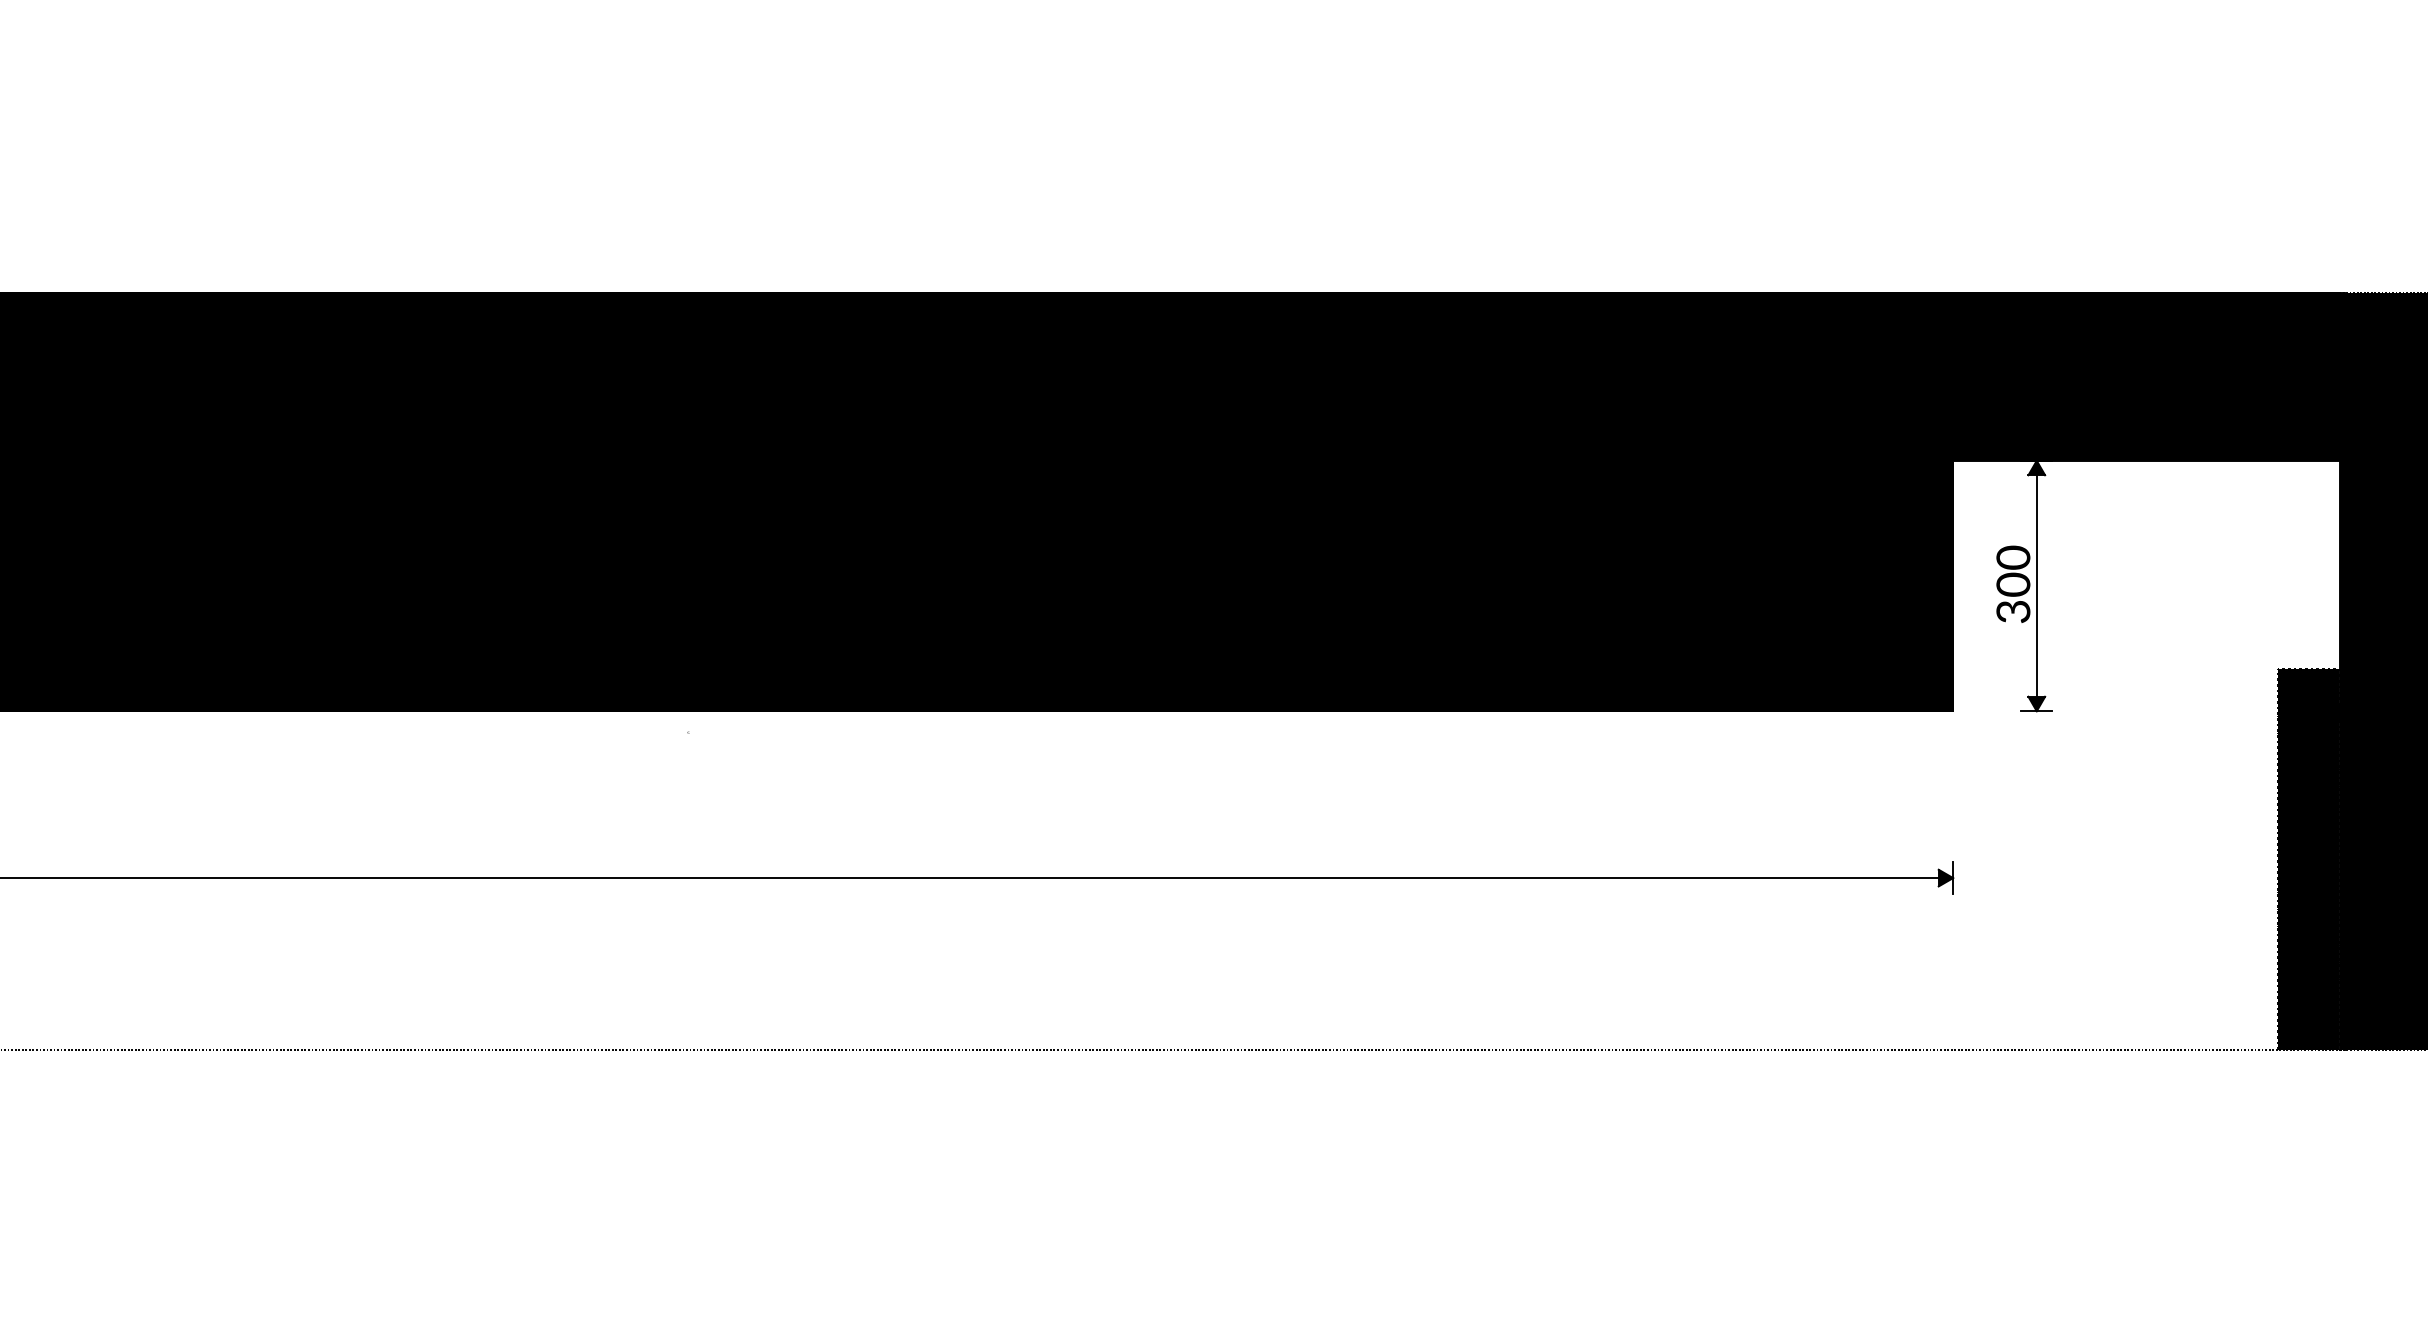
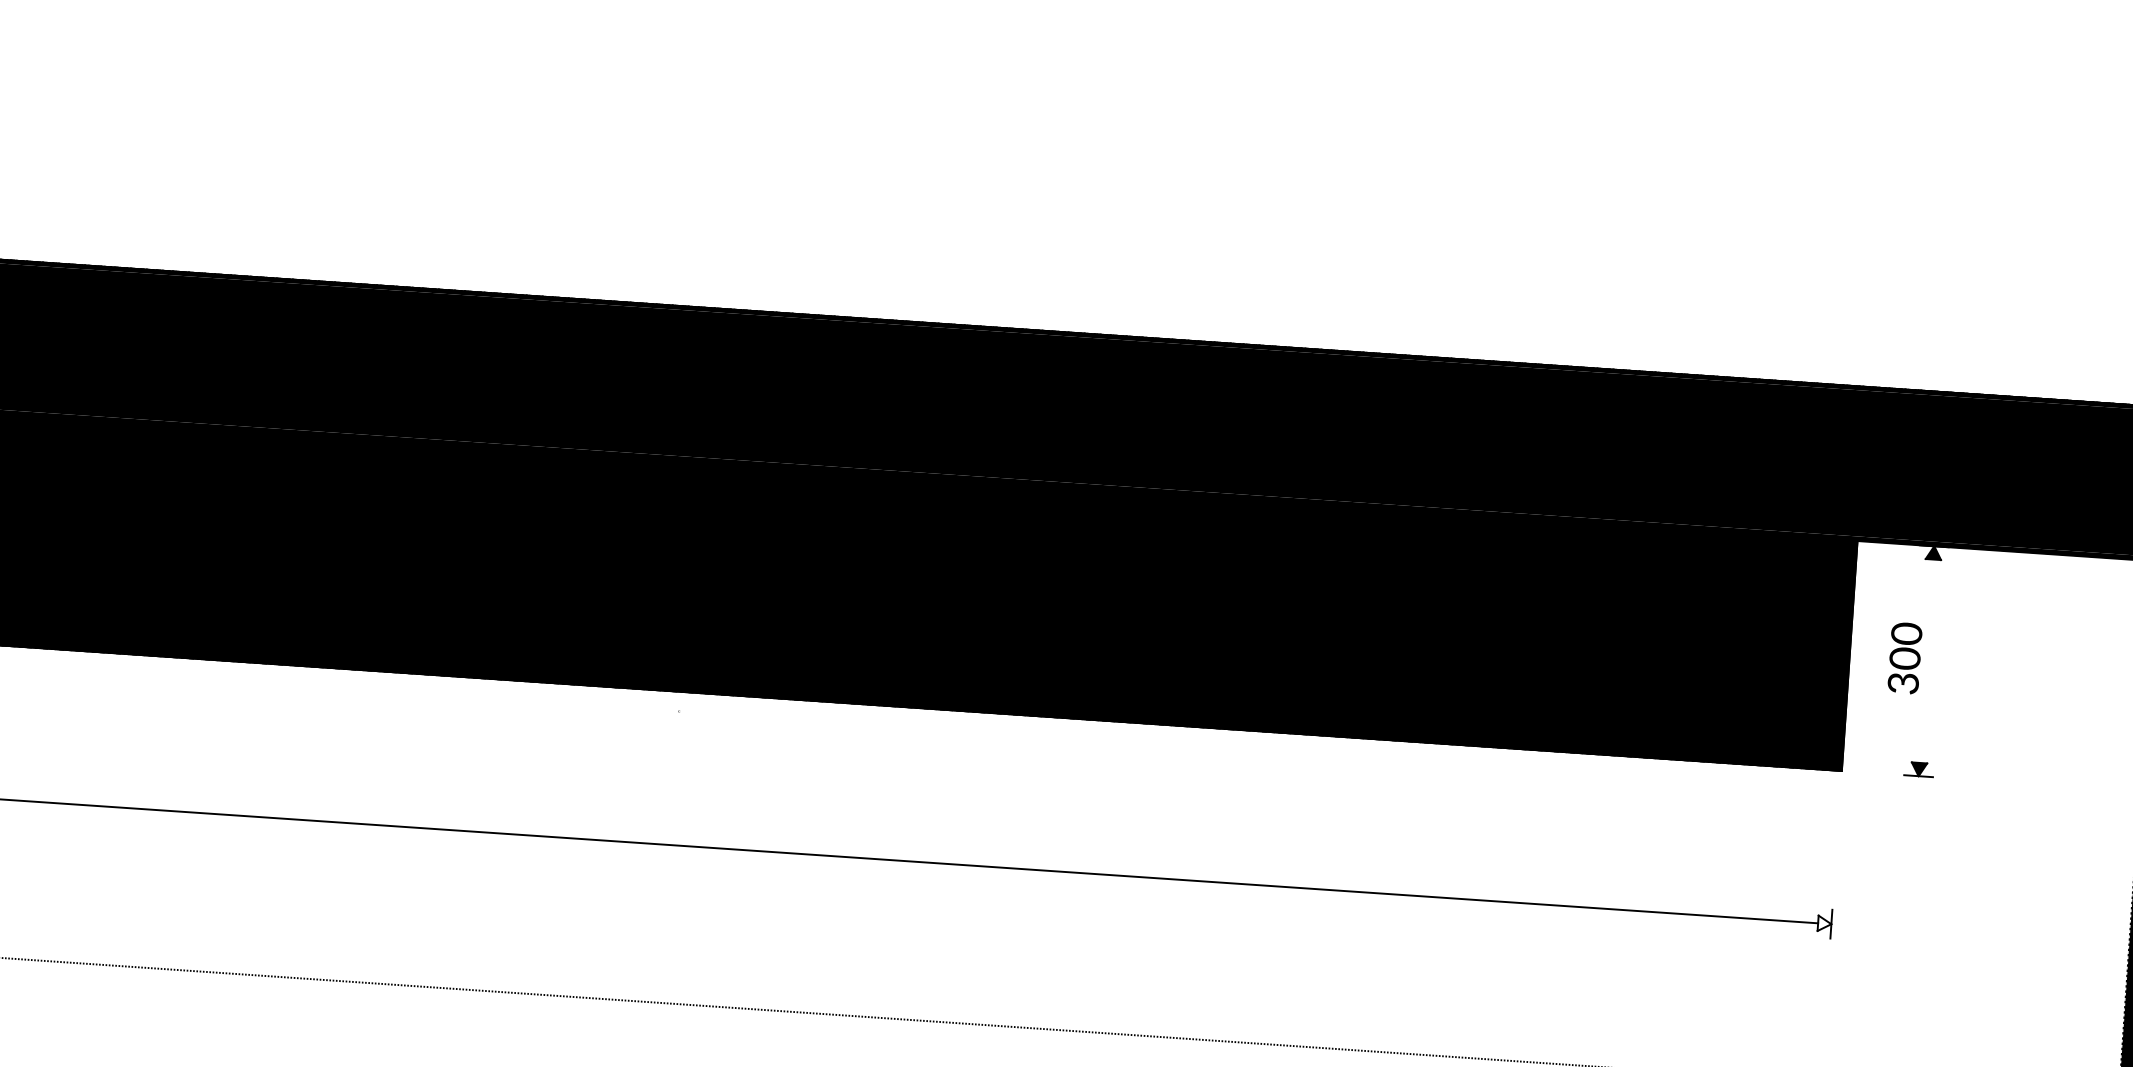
line: (2036, 585) -> (1926, 660), removed
fill: (1945, 877) -> (1824, 923), removed

